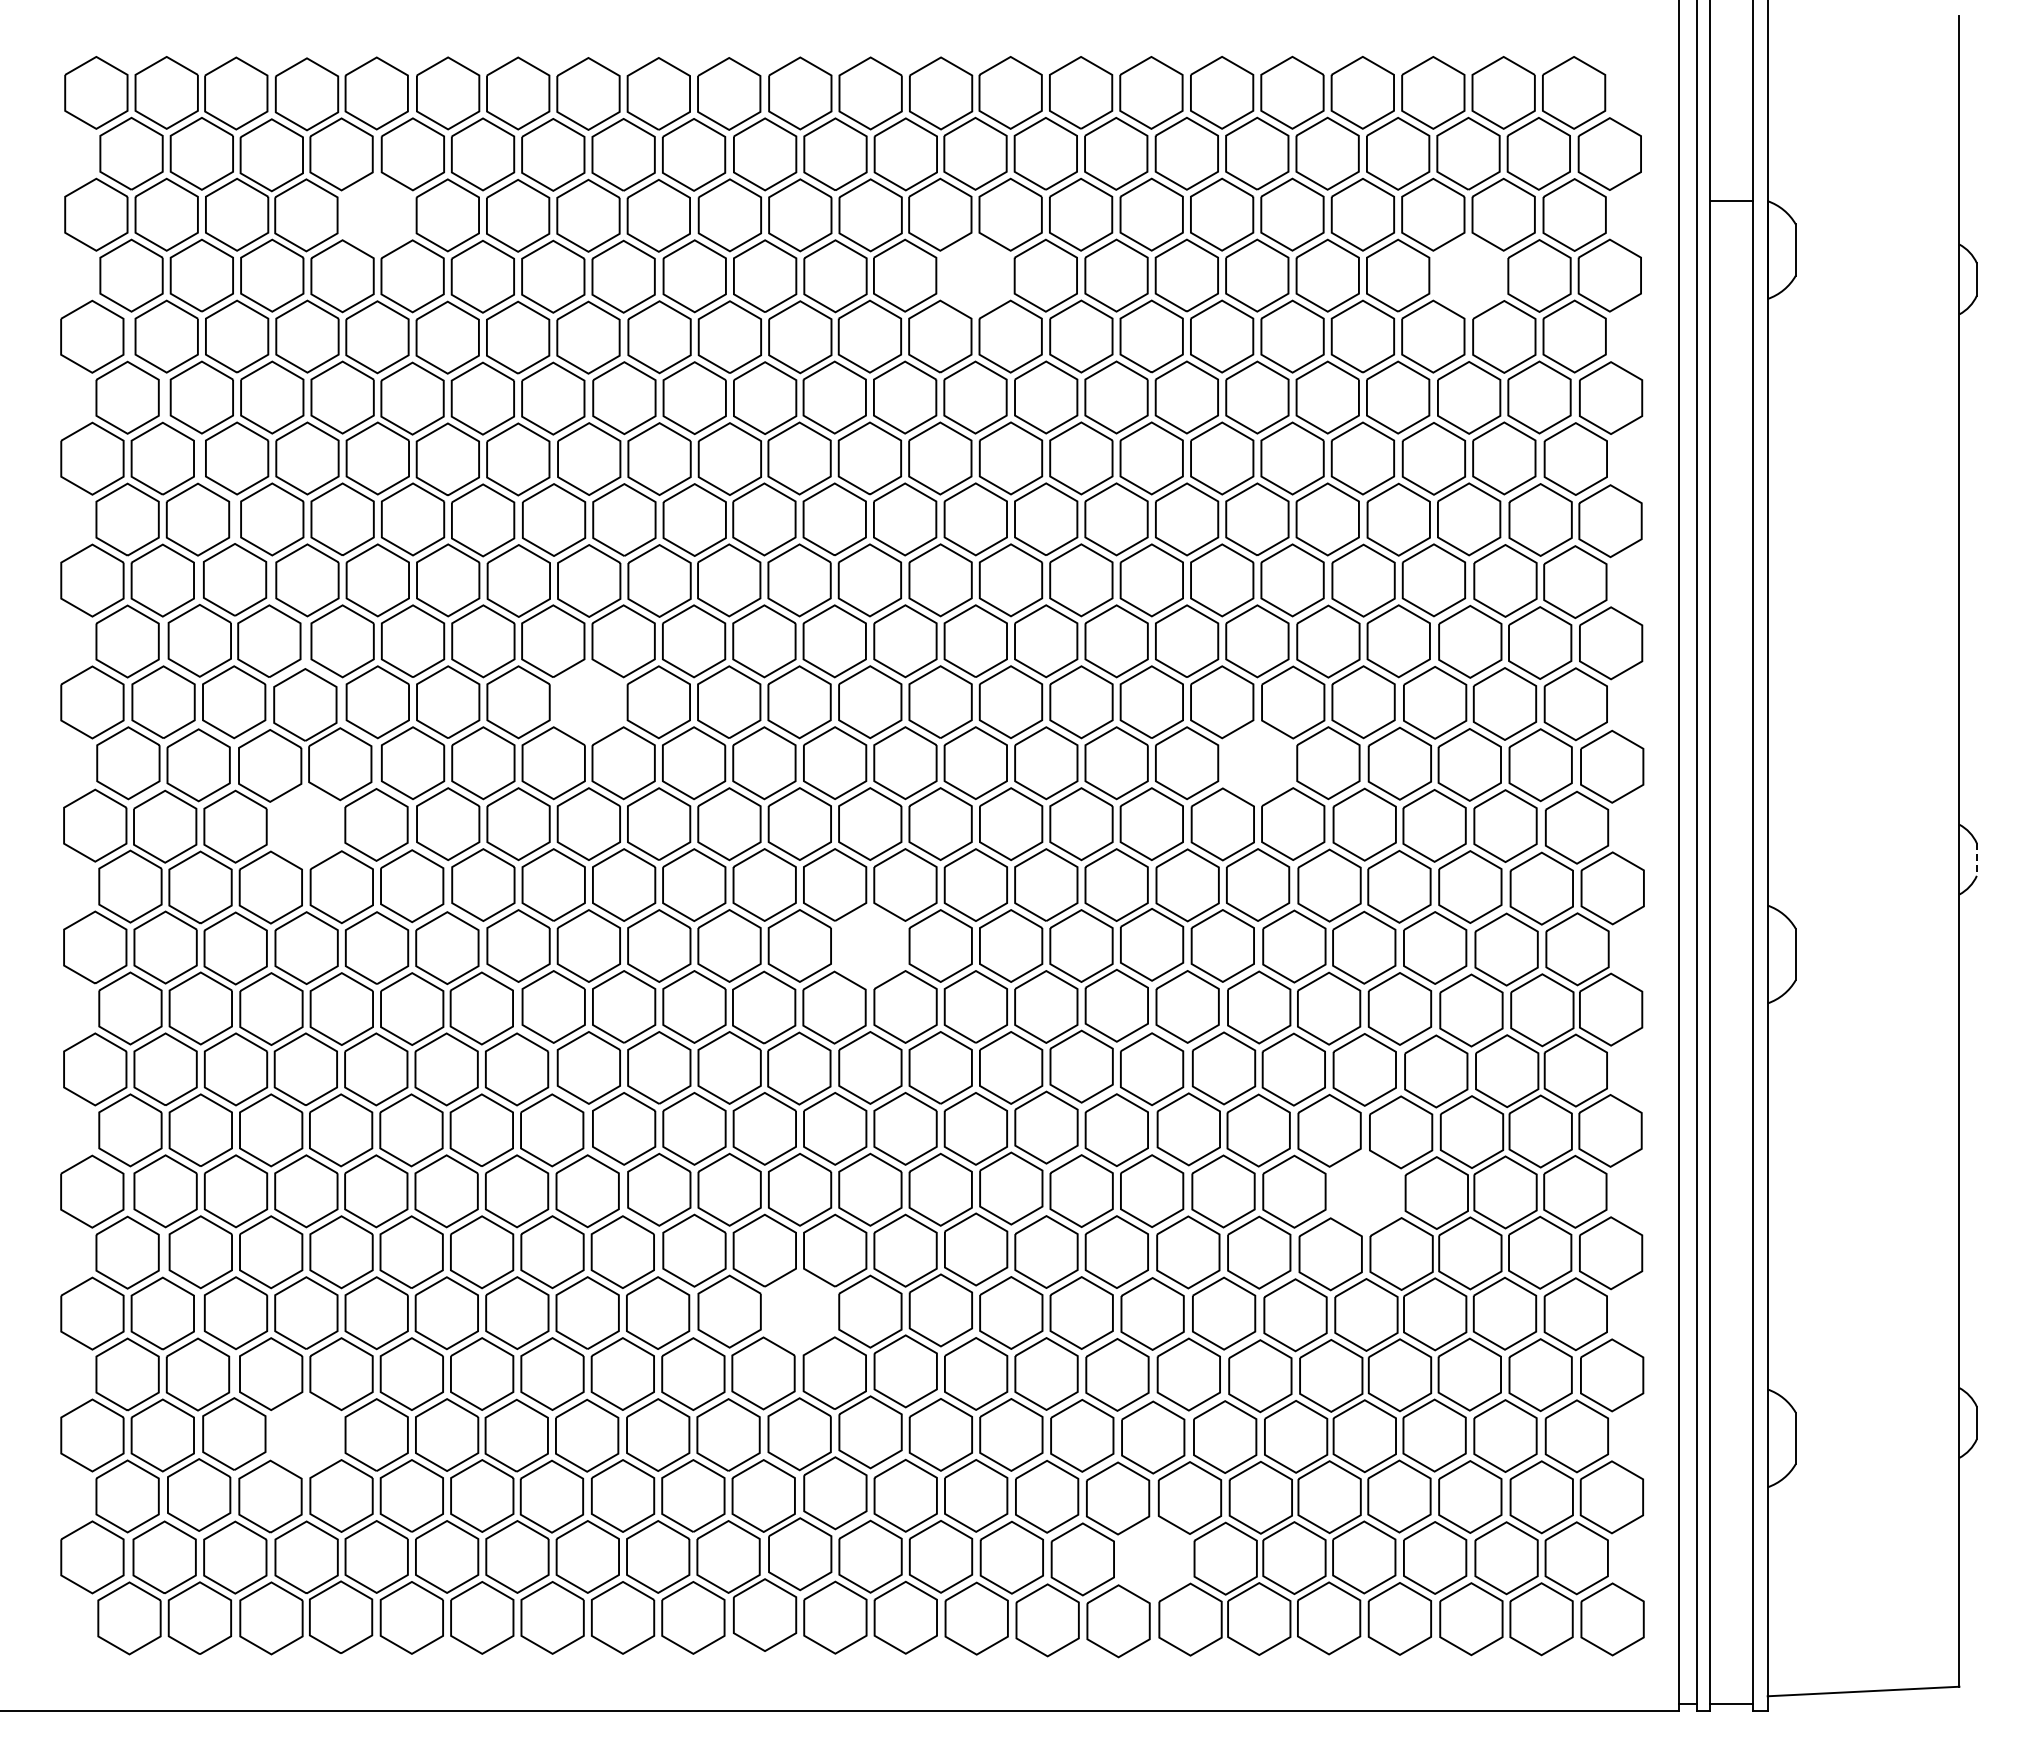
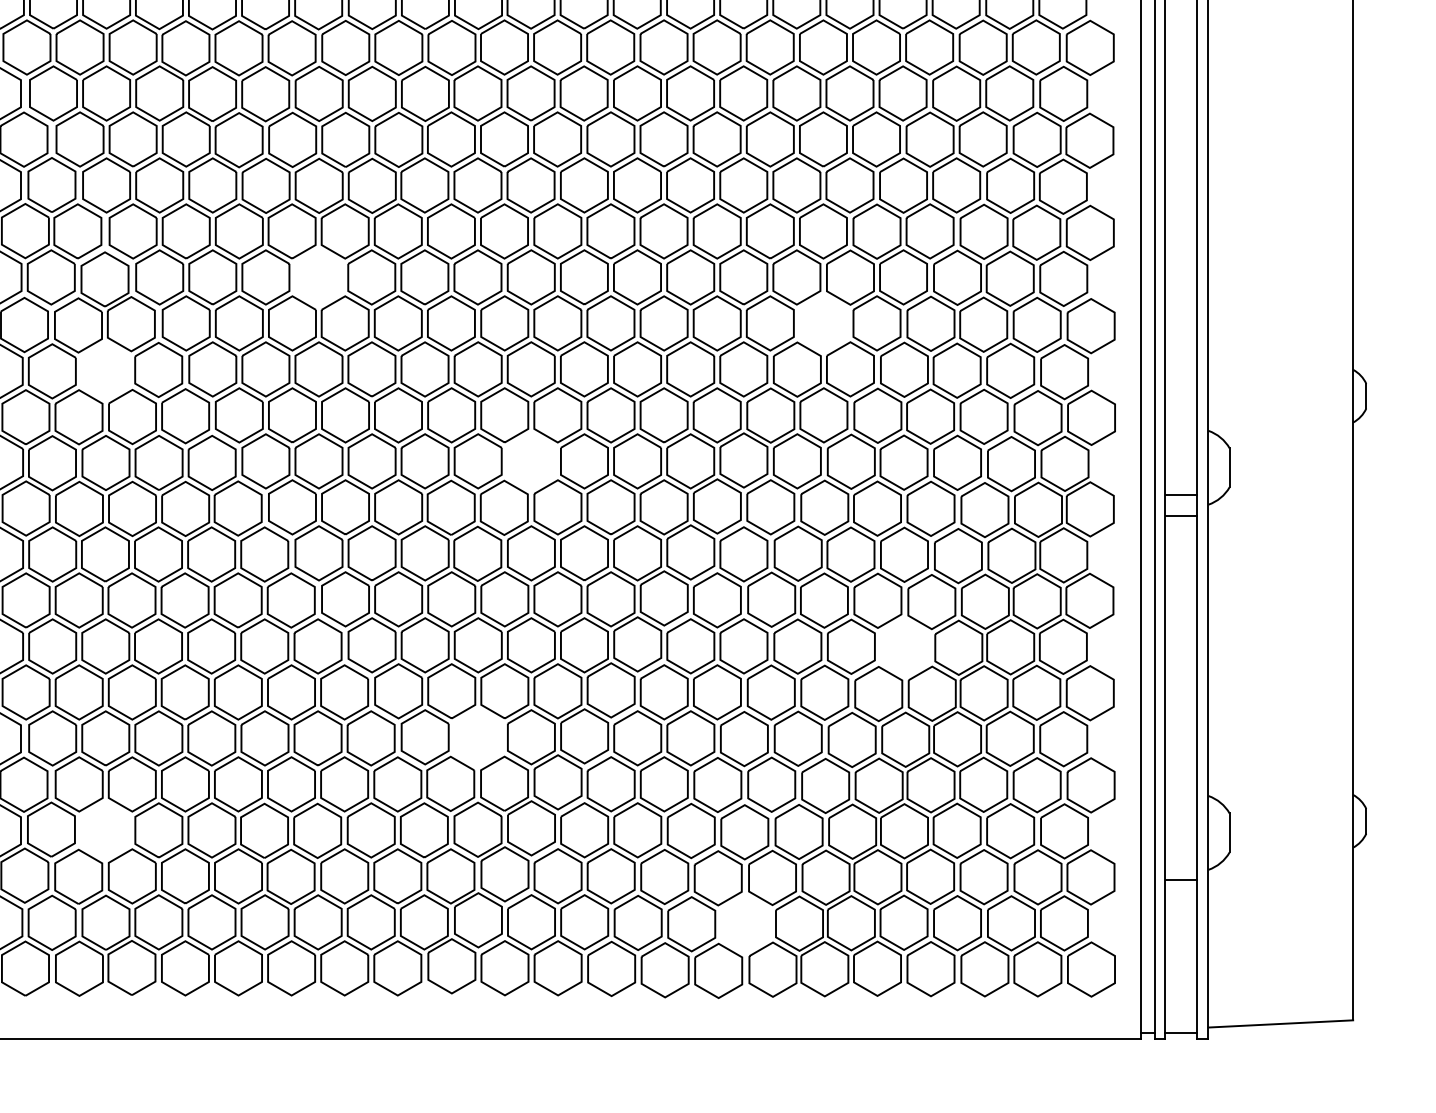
line: (1976, 860) -> (1366, 396), dashed -> solid
line: (1731, 991) -> (1181, 495), added
line: (1731, 1018) -> (1181, 516), added
line: (1731, 1501) -> (1181, 880), added

